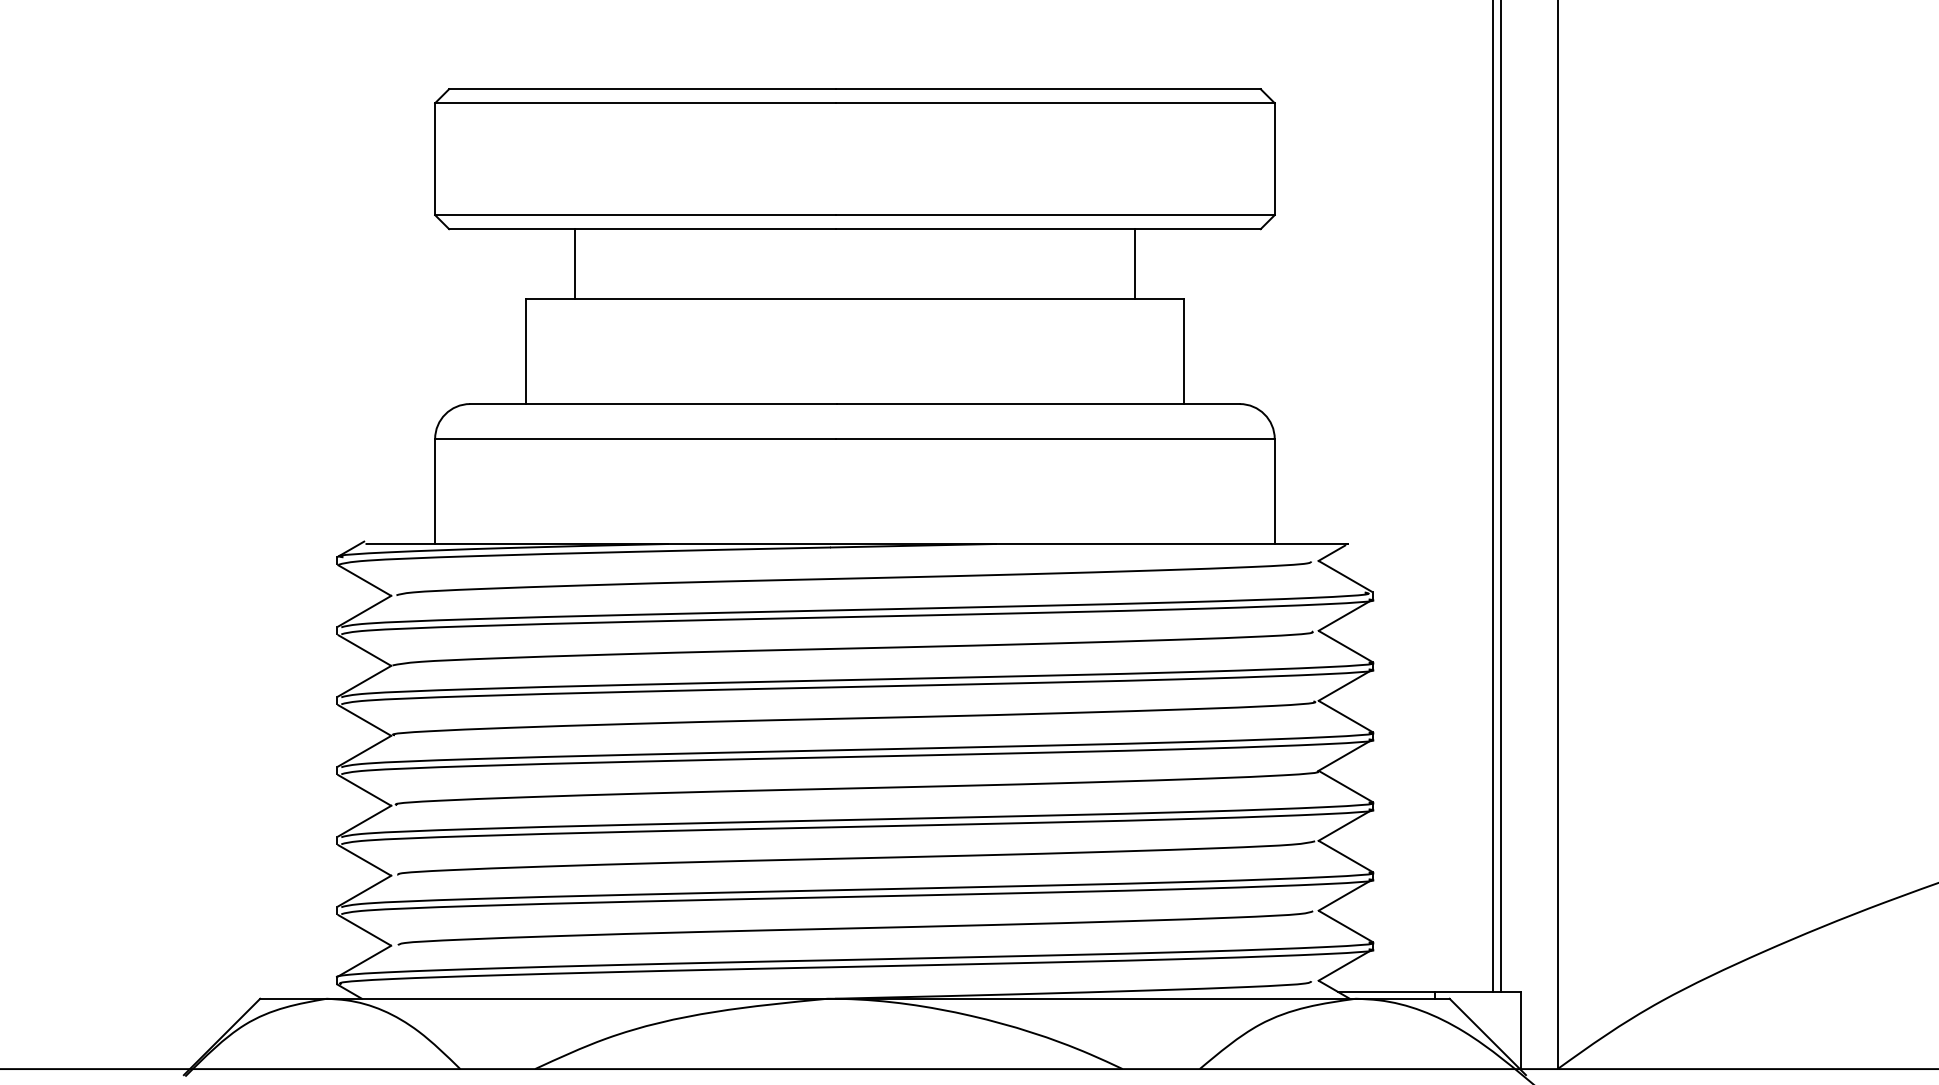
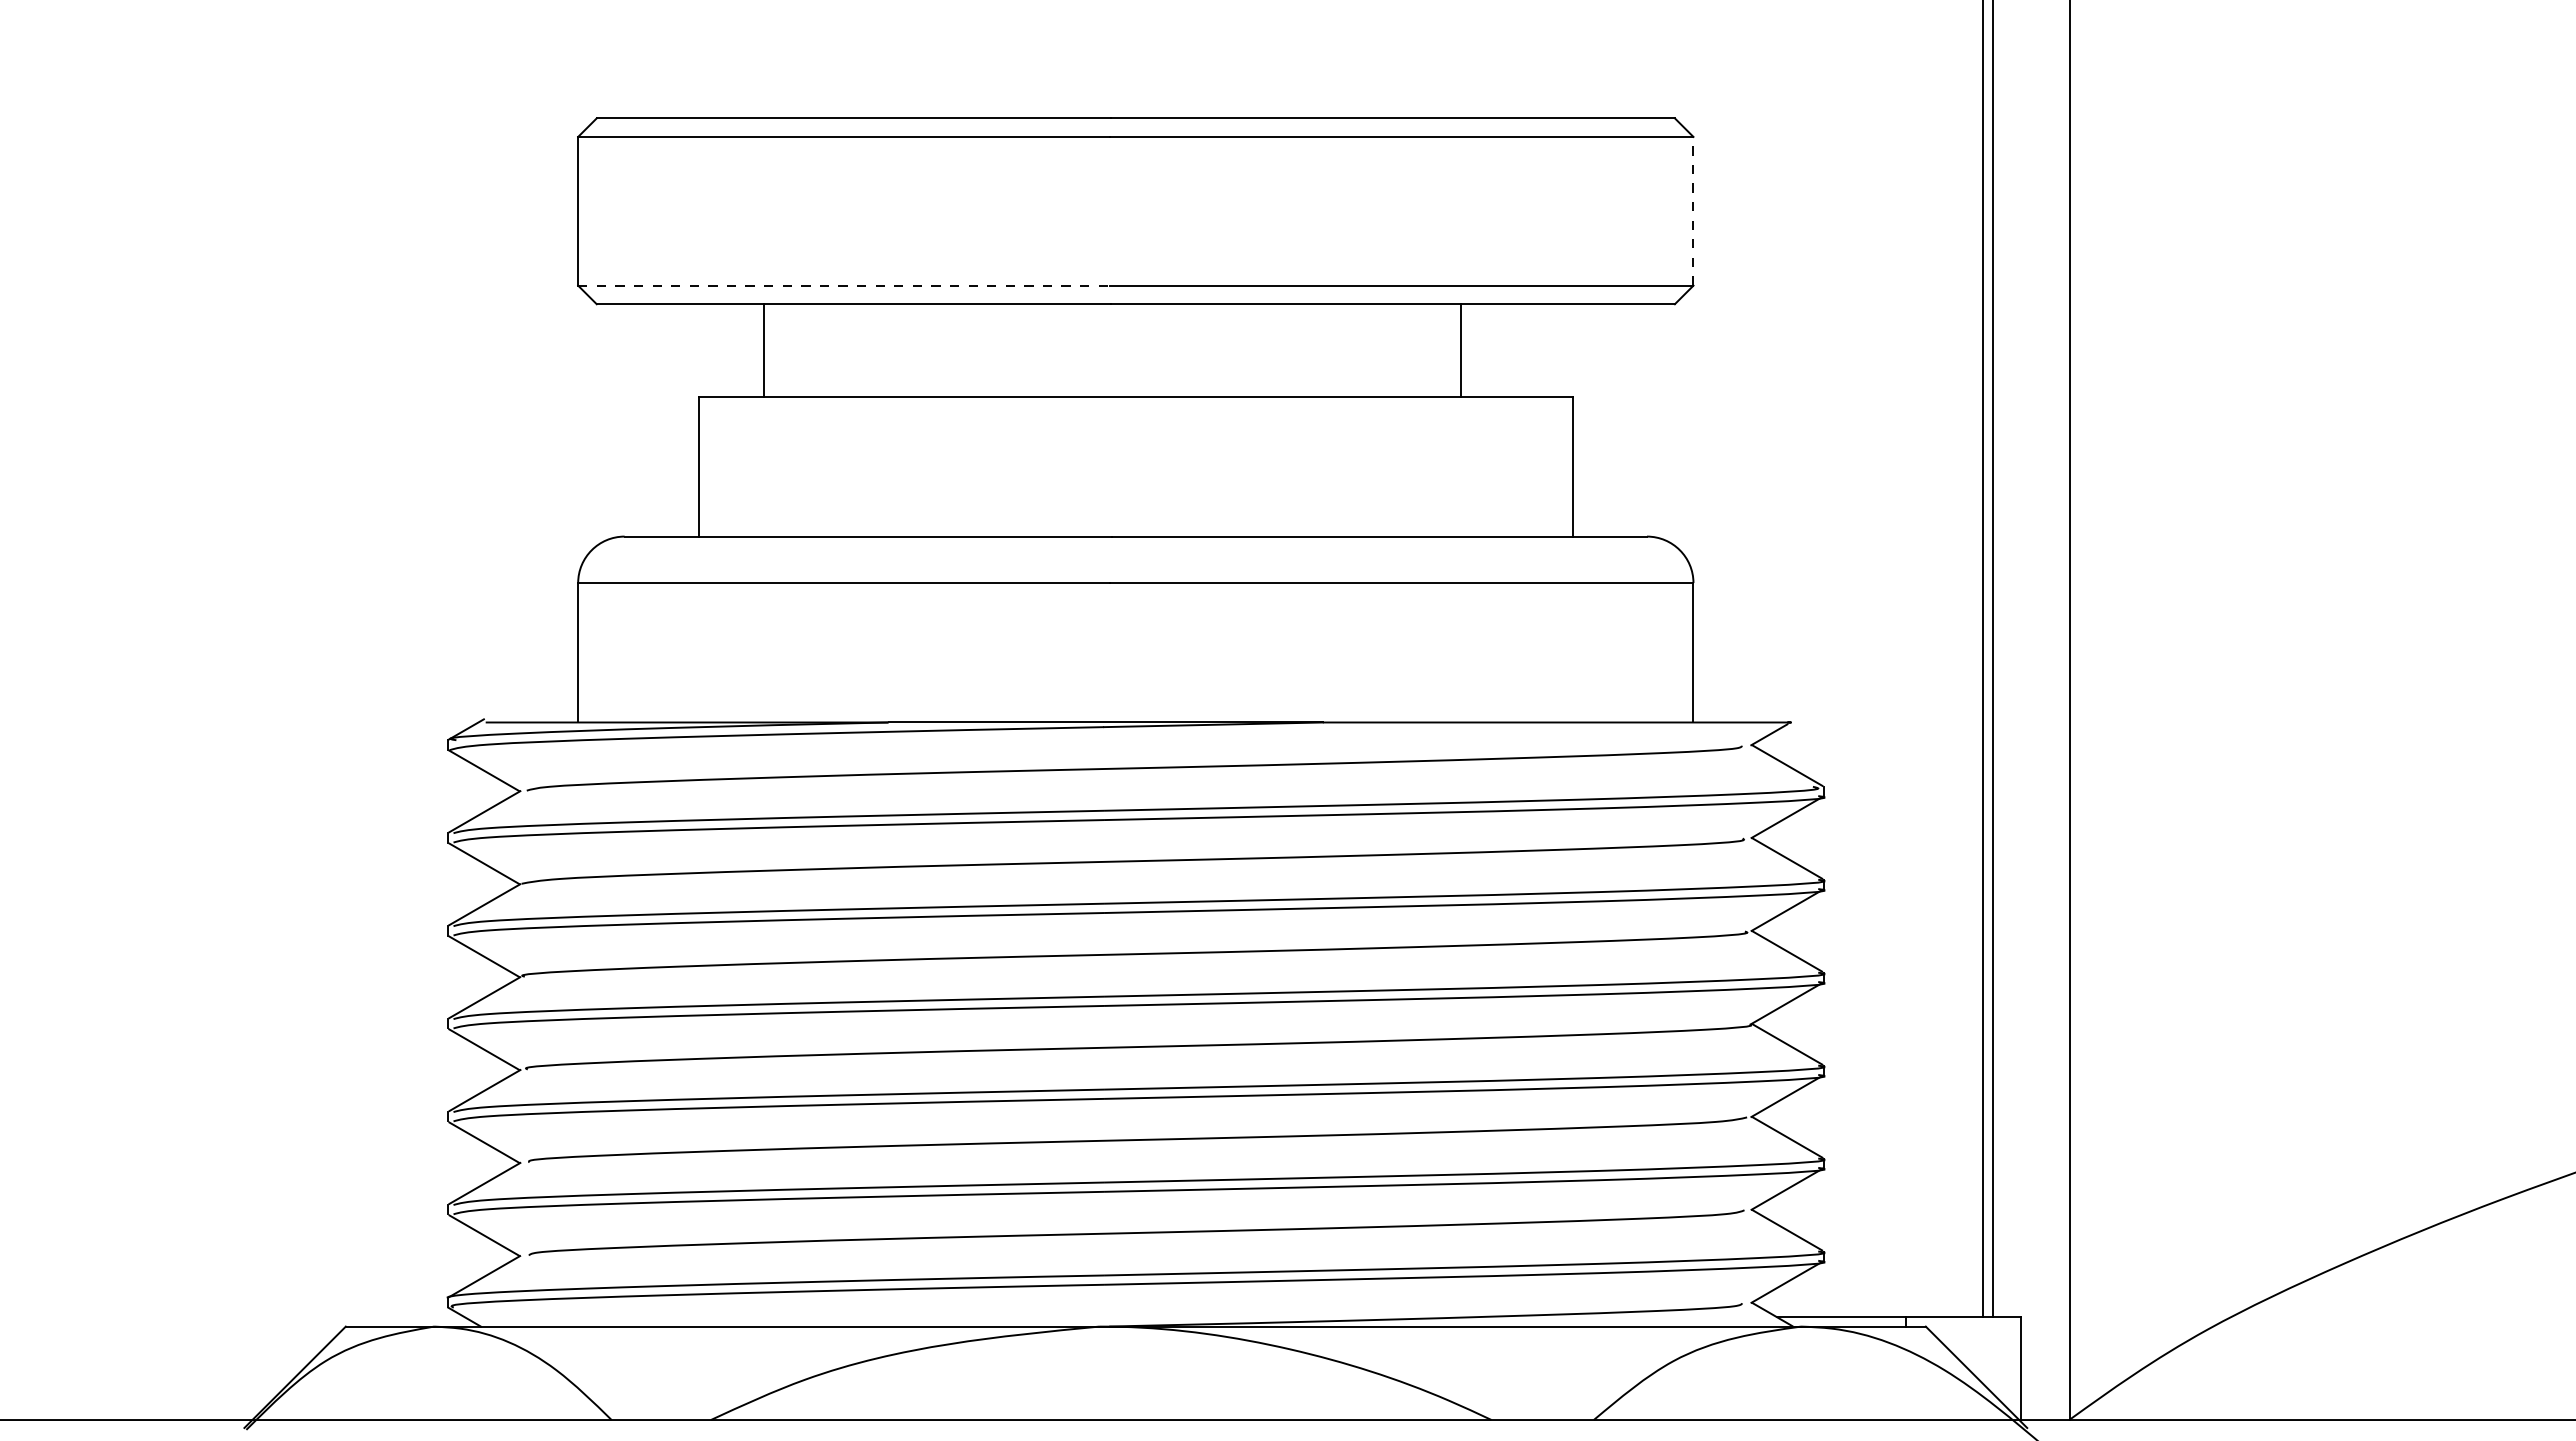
line: (1274, 158) -> (1693, 210), solid -> dashed
line: (635, 215) -> (844, 285), solid -> dashed
line: (1134, 263) -> (1460, 350), moved

